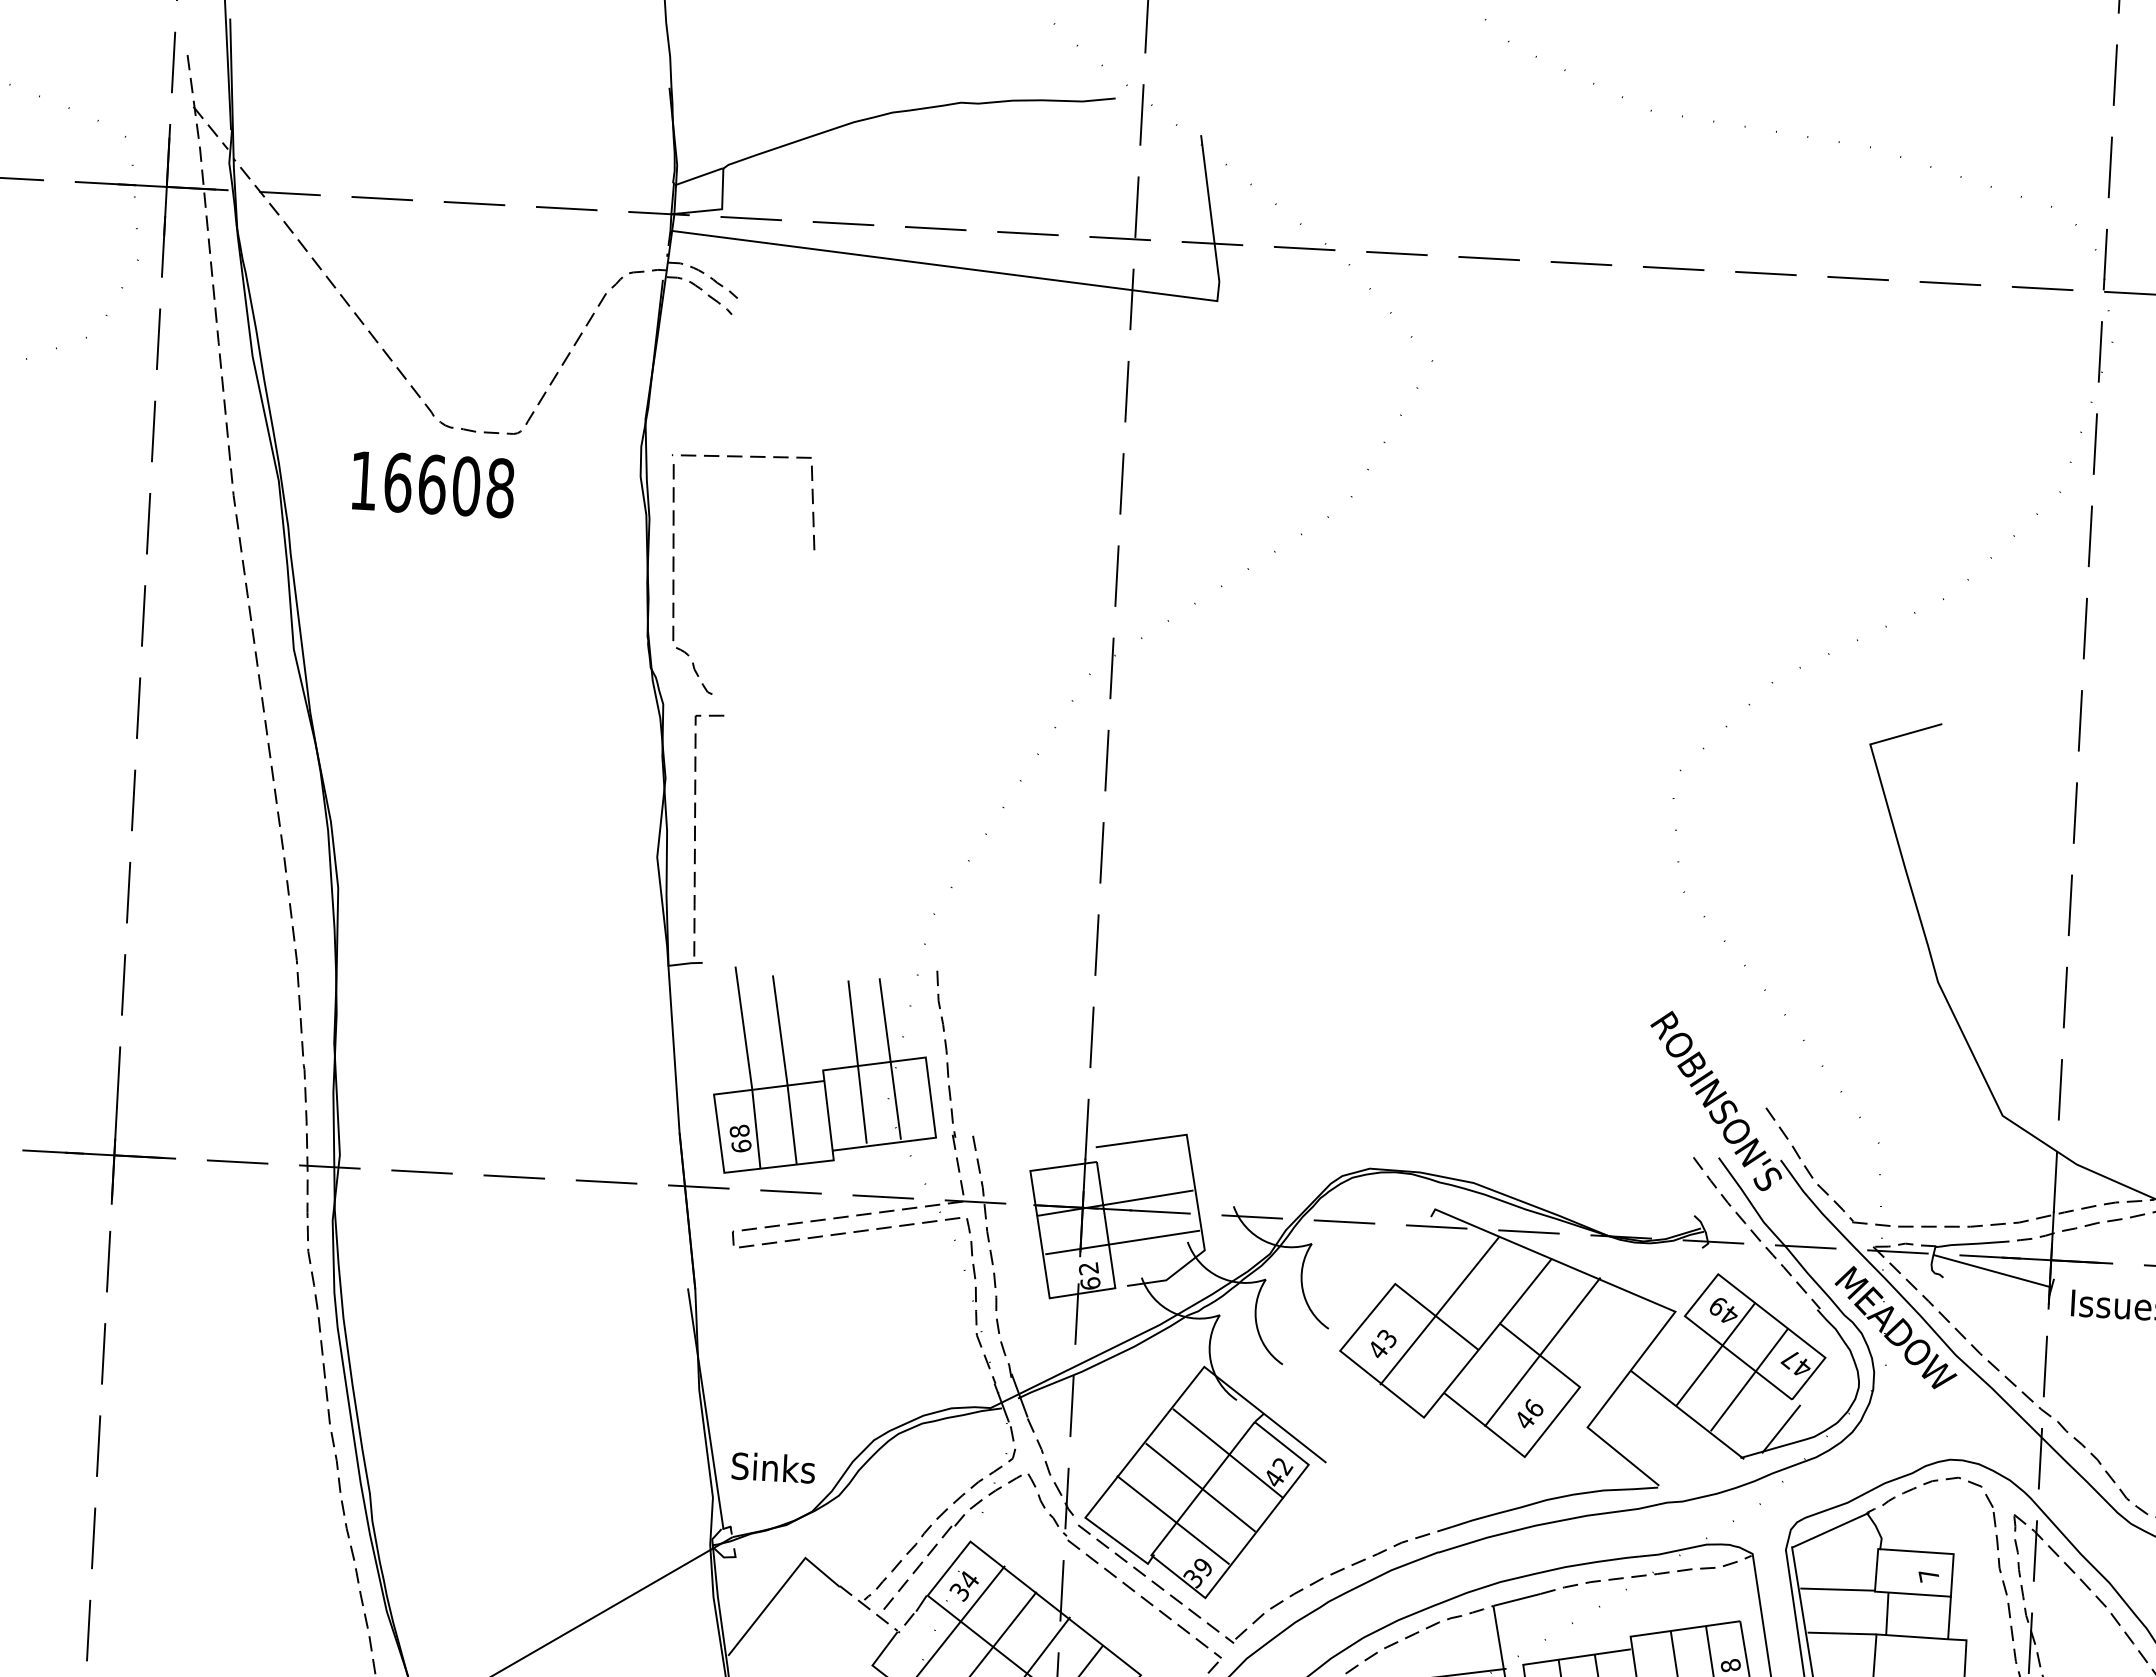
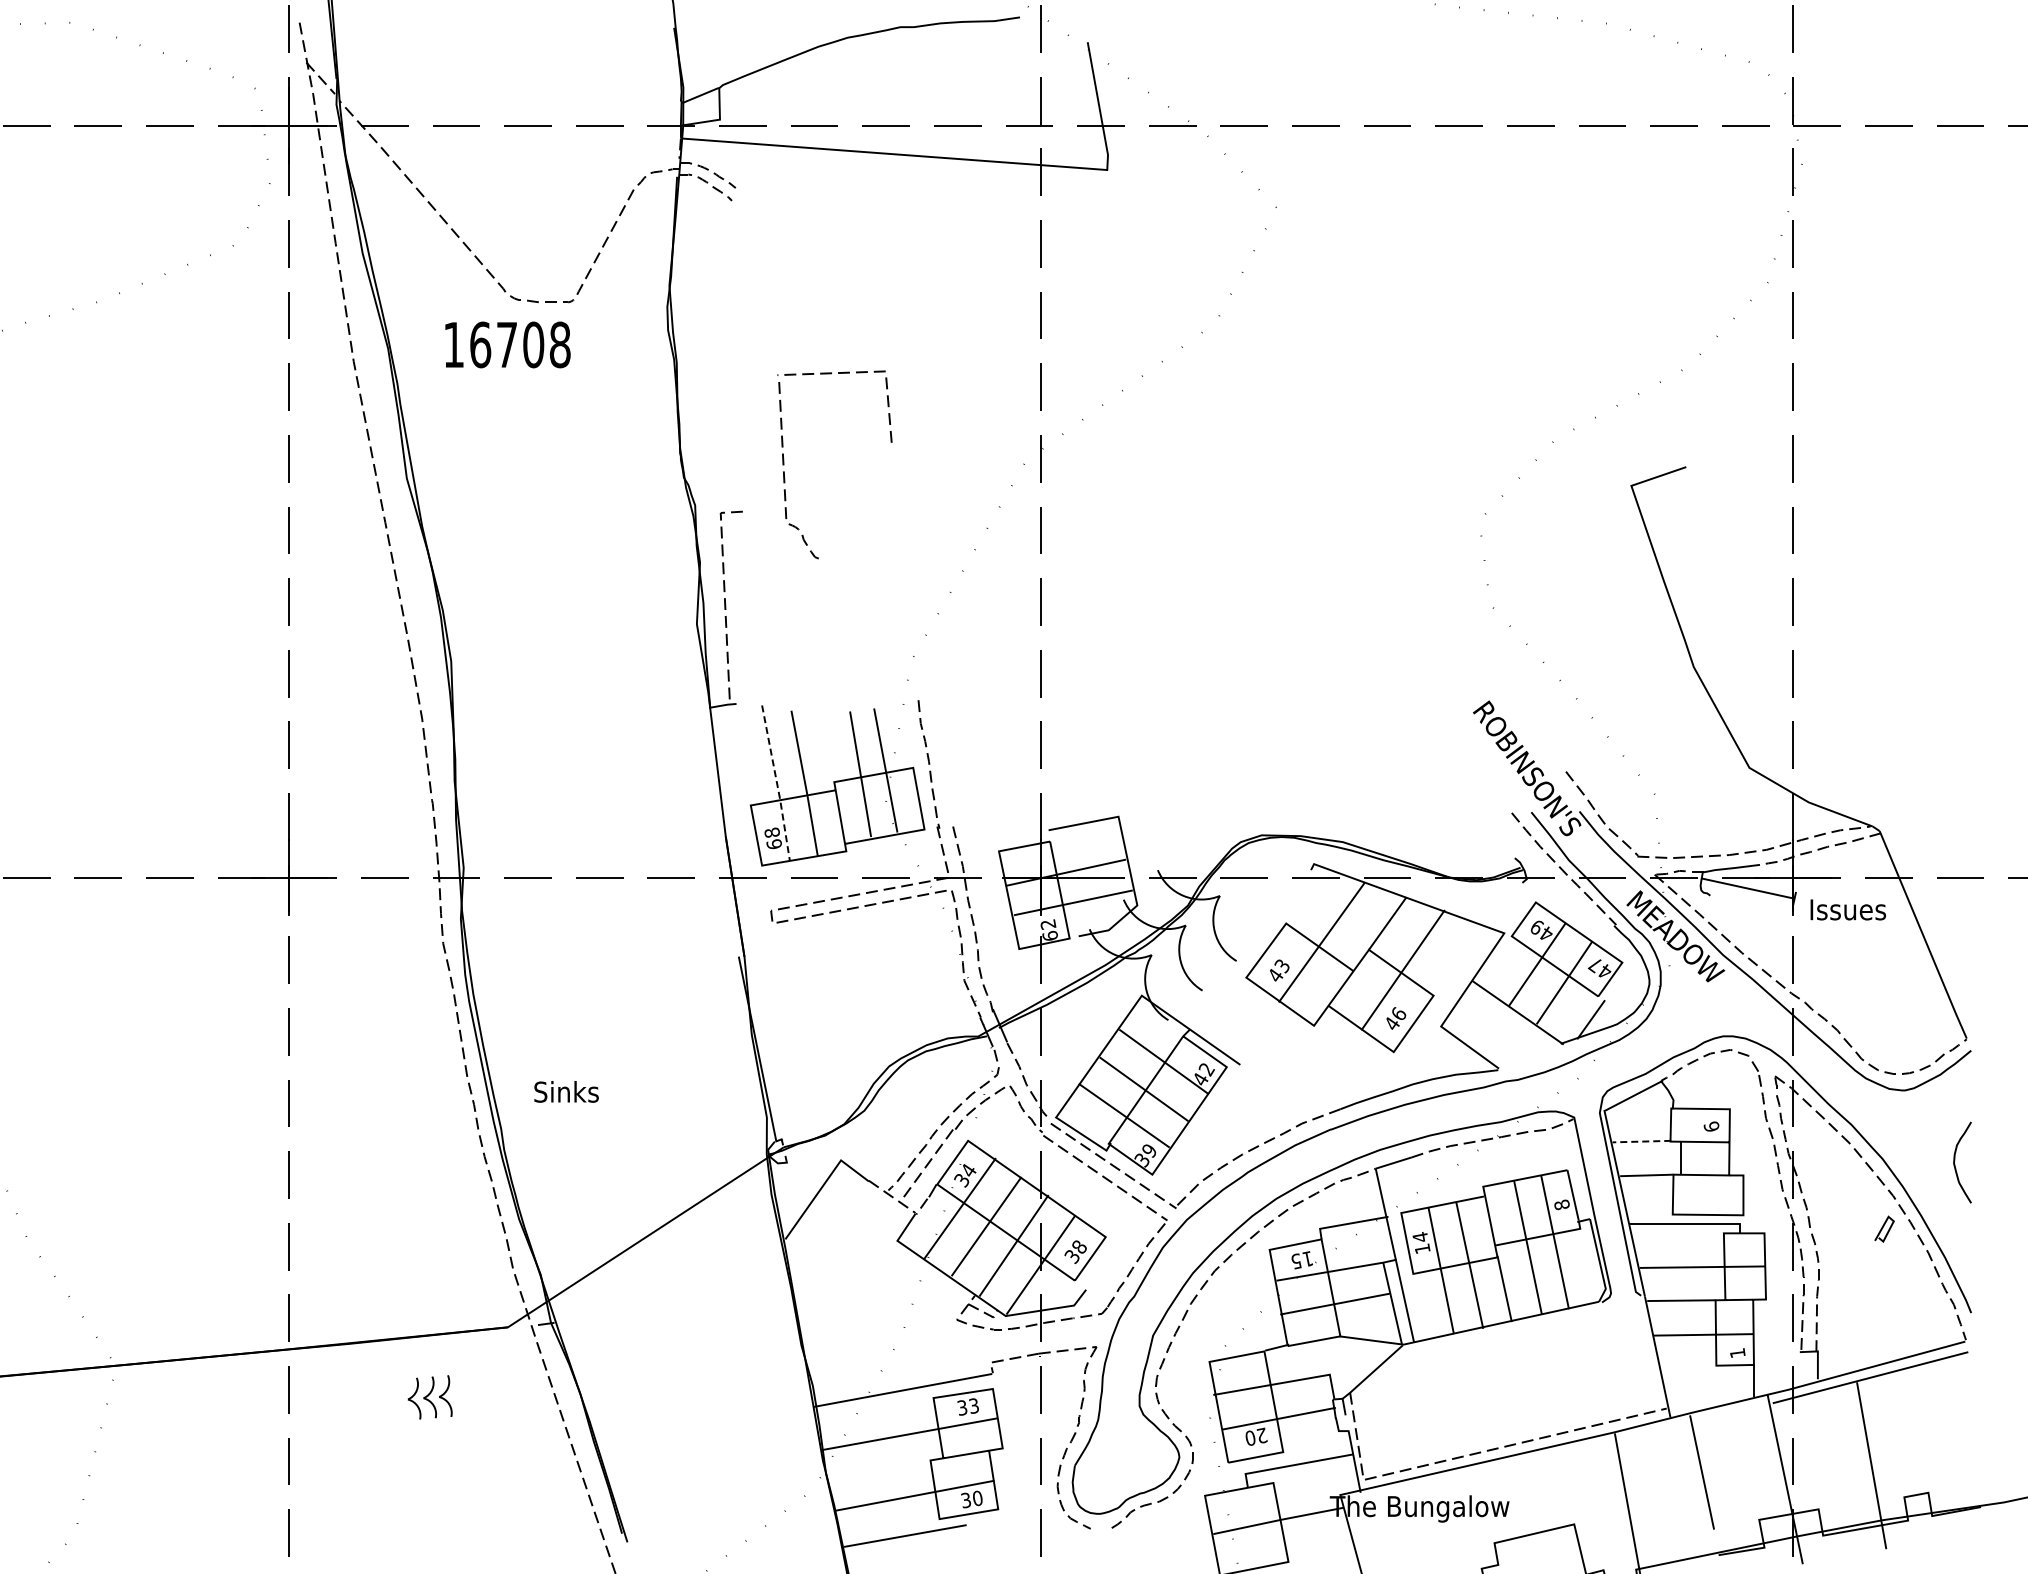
text: (431, 483) -> (506, 344), 16608 -> 16708
part: (674, 570) -> (784, 464), moved
line: (749, 1068) -> (777, 783), solid -> dashed
text: (773, 1467) -> (566, 1091), moved
text: (1928, 1575) -> (1711, 1126), 7 -> 6
line: (1837, 1589) -> (1641, 1141), solid -> dashed

